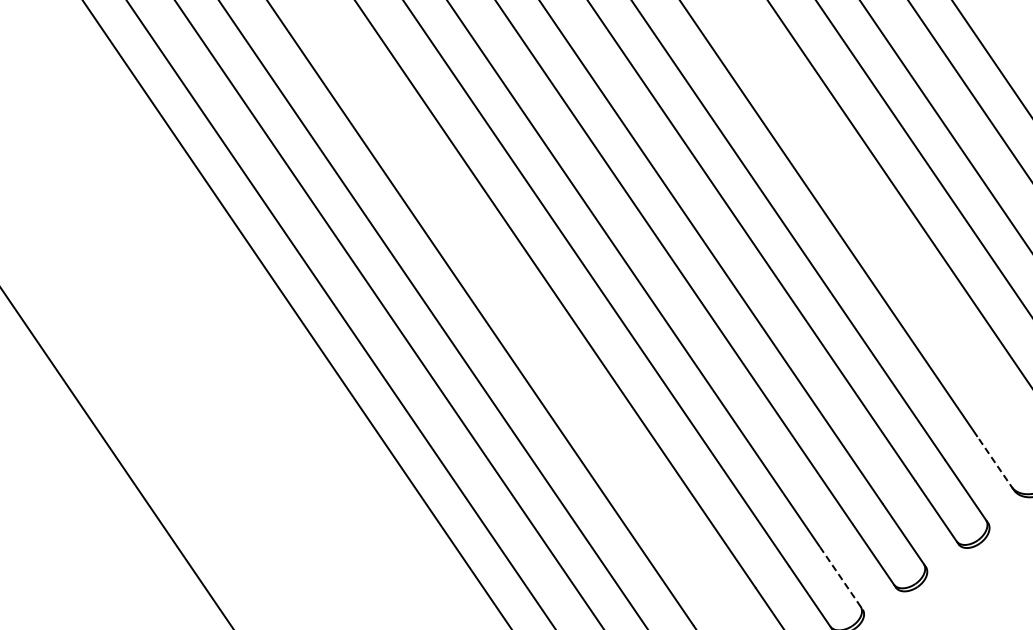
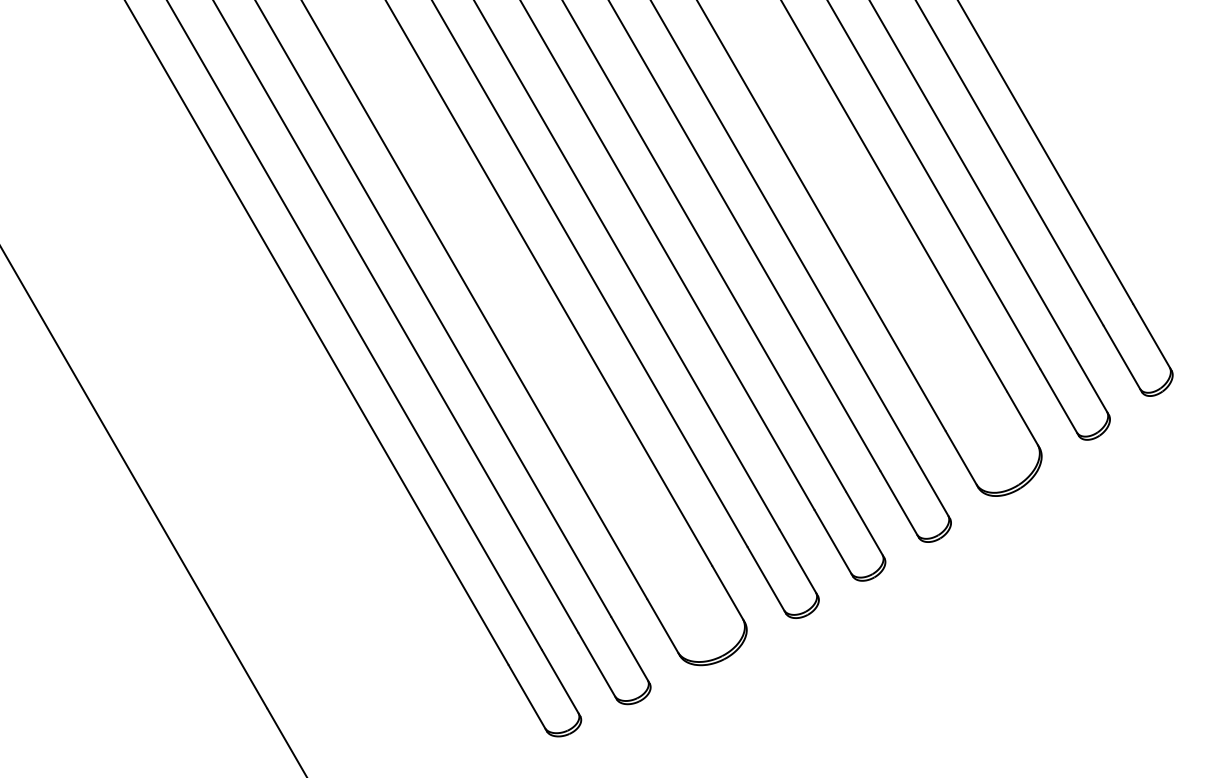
line: (995, 463) -> (961, 459), dashed -> solid
line: (842, 578) -> (799, 563), dashed -> solid

